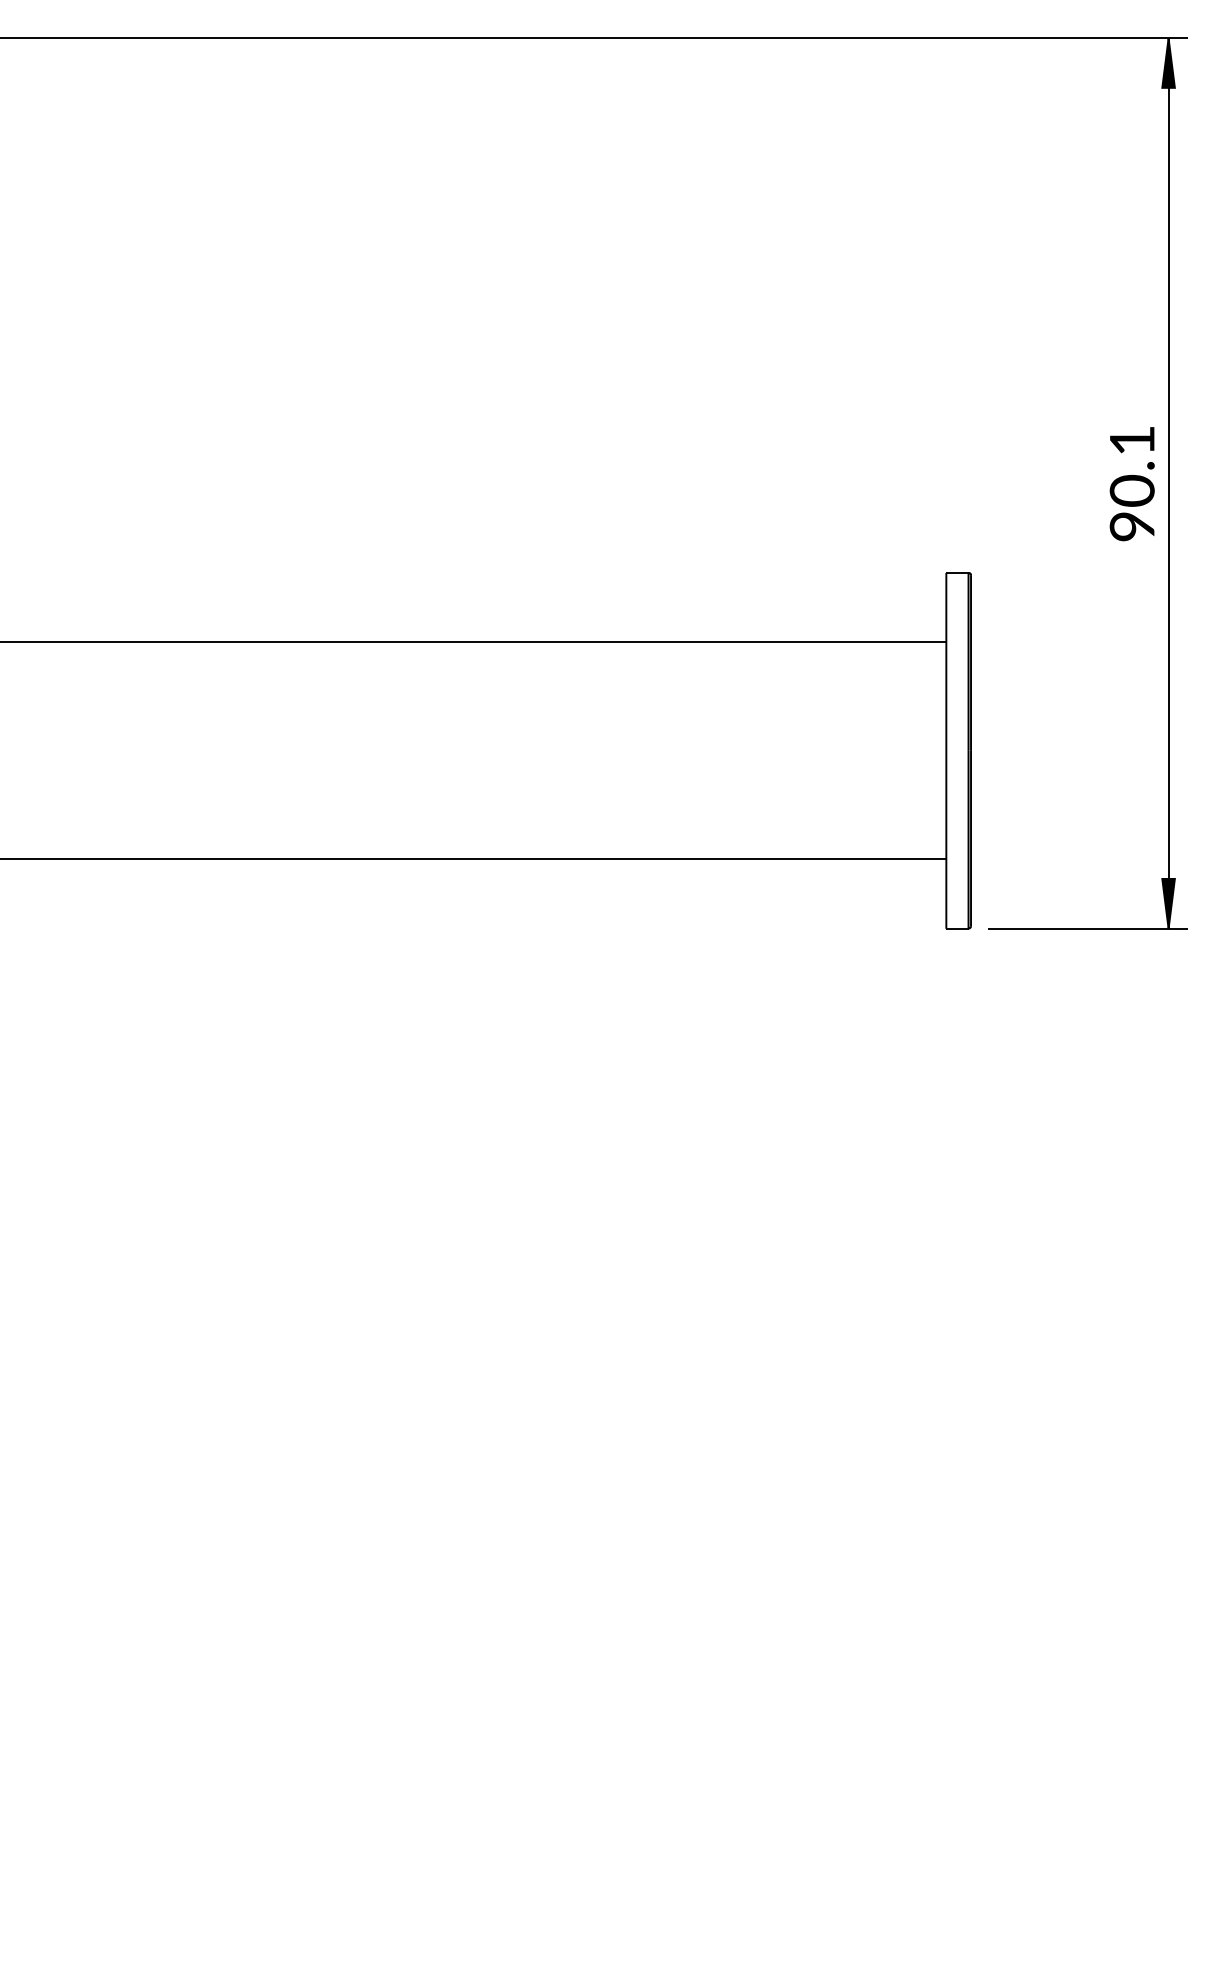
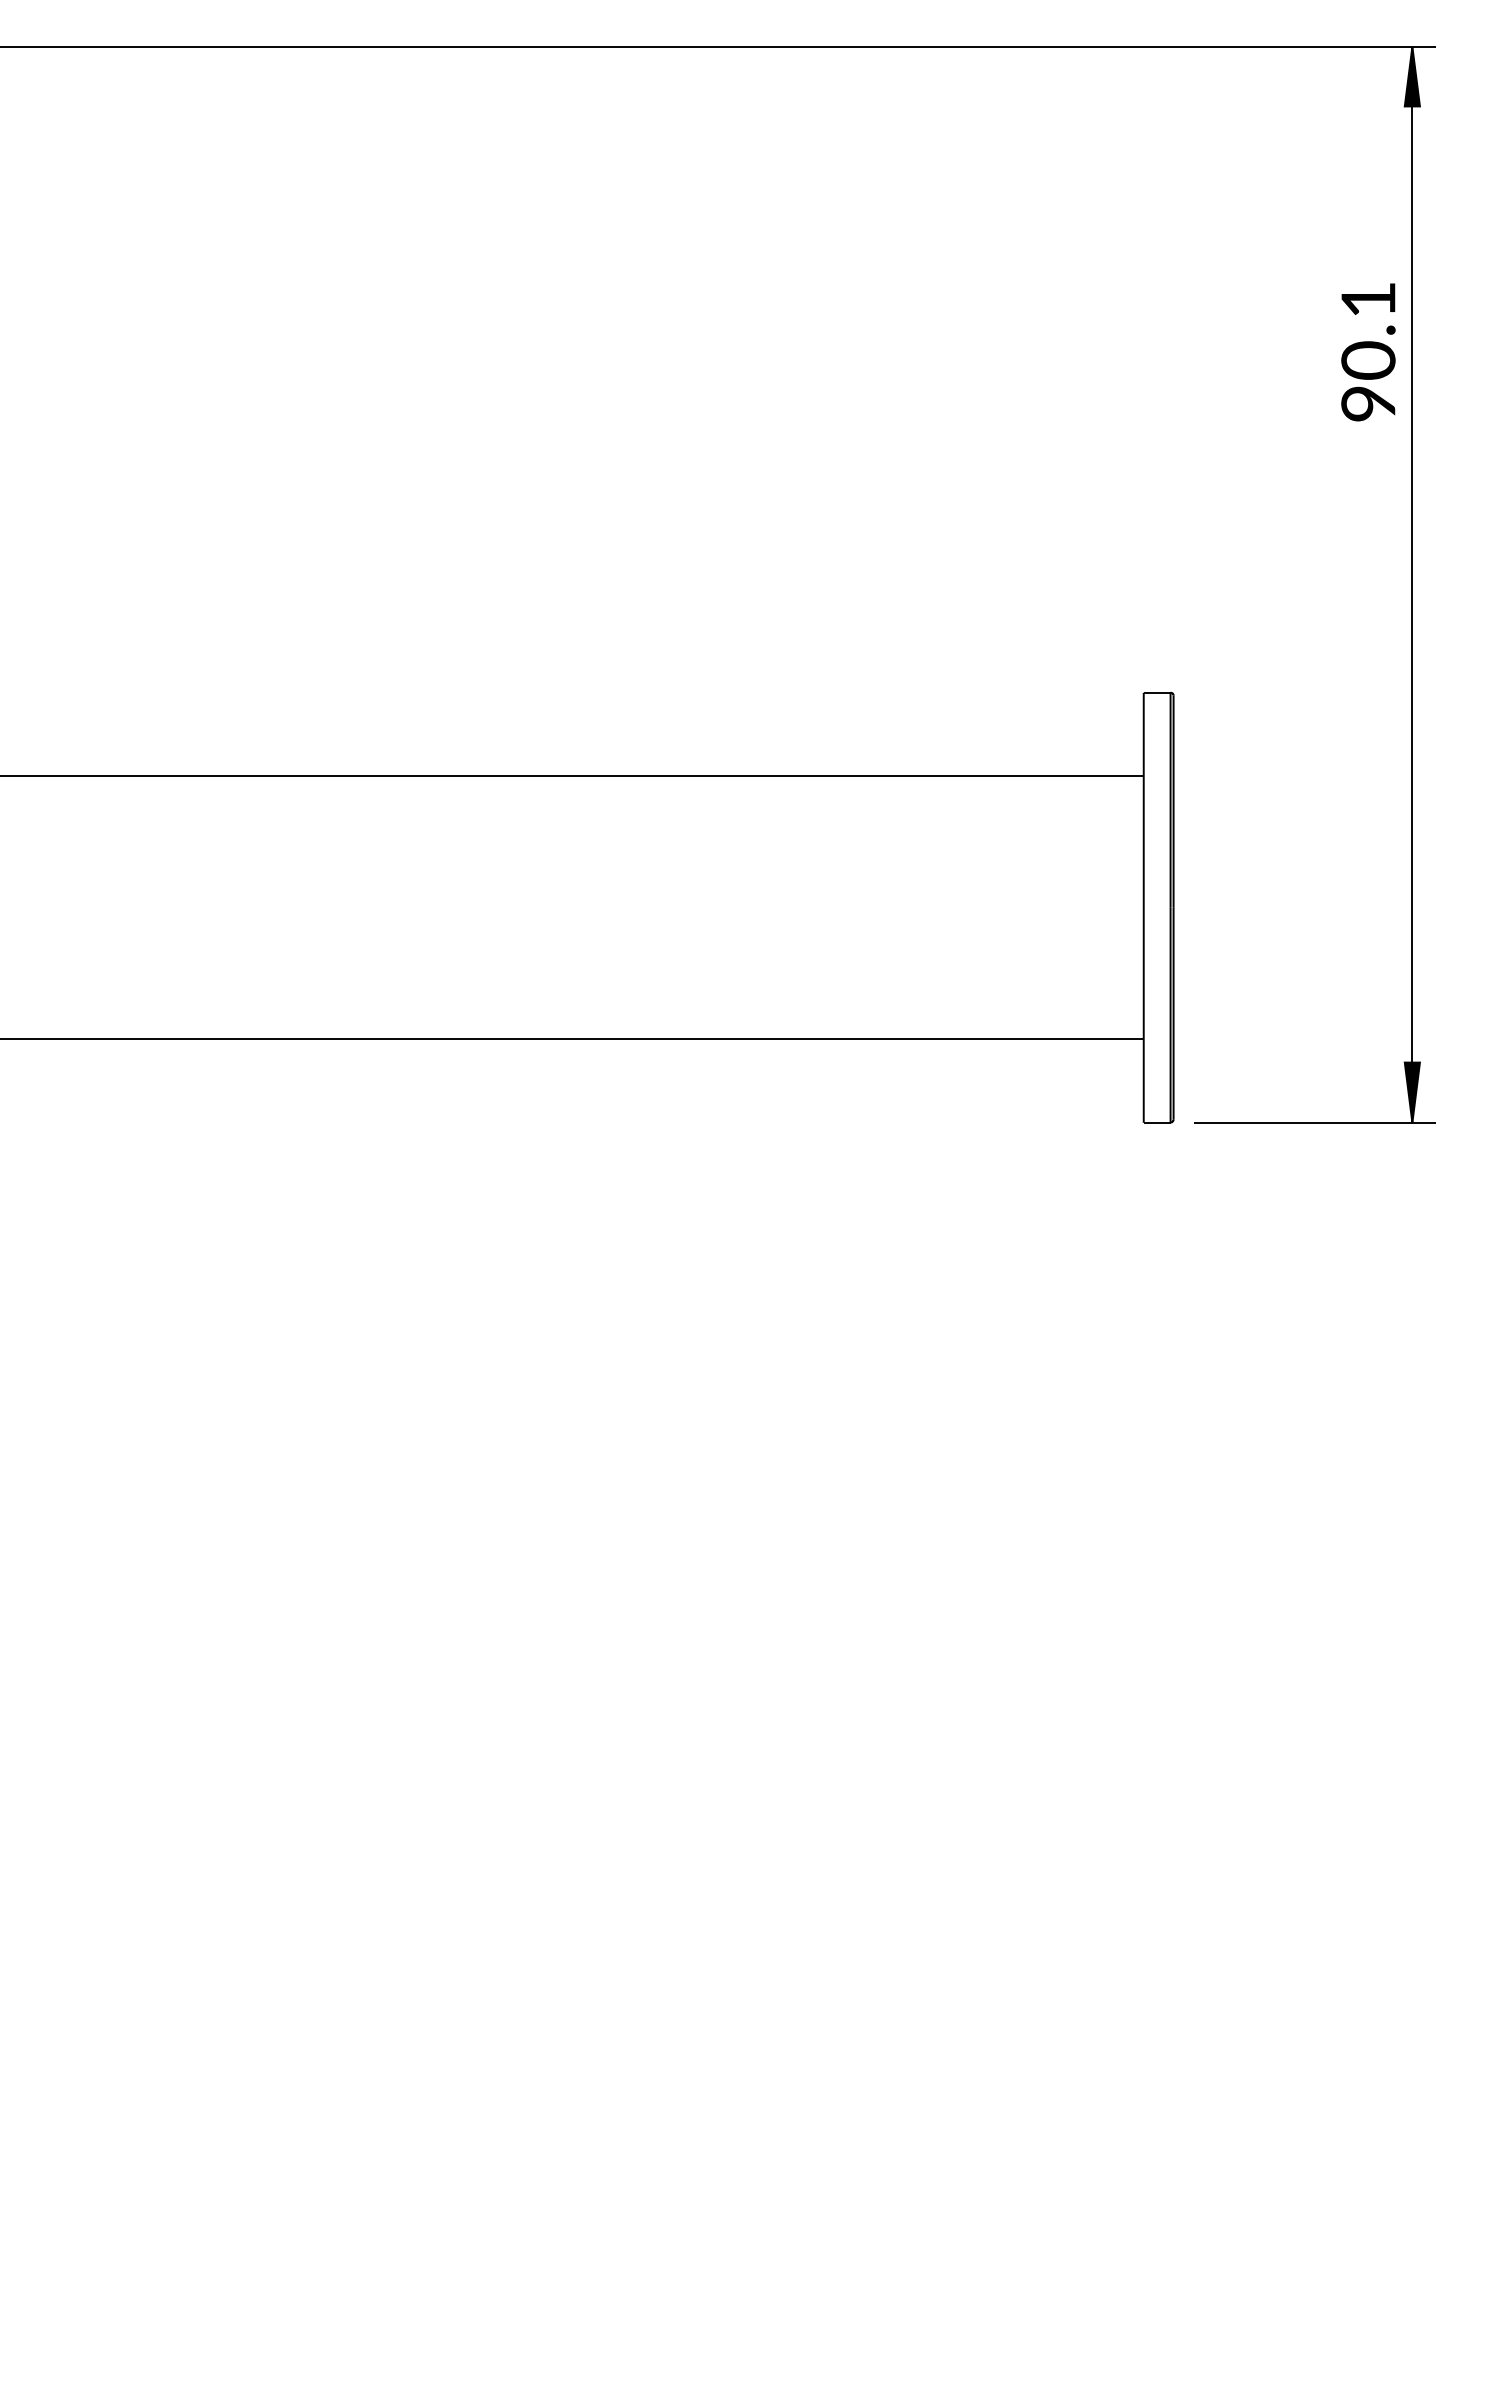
text: (1132, 484) -> (1368, 352), moved

